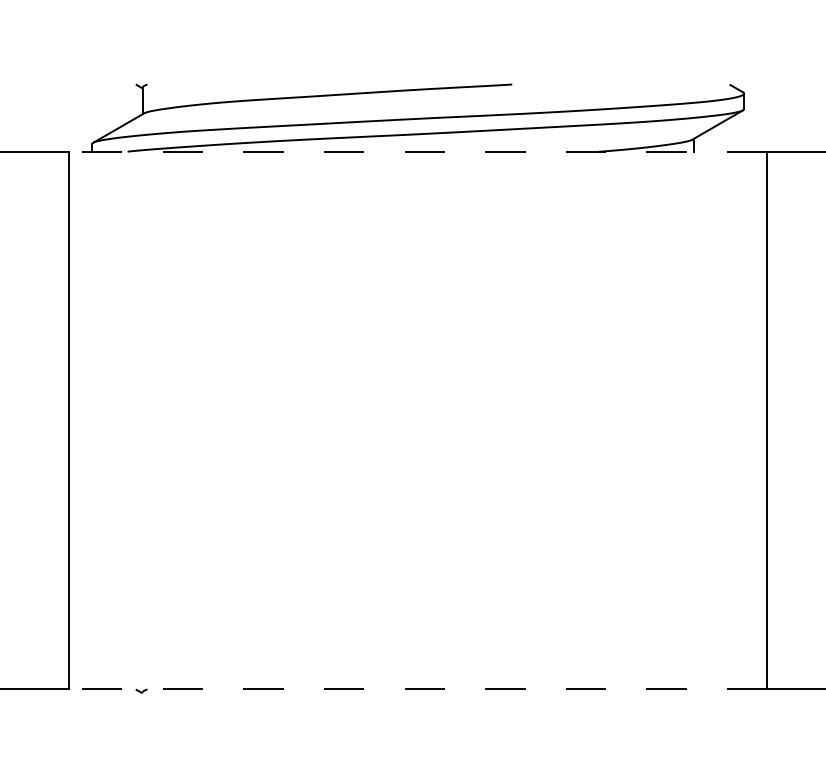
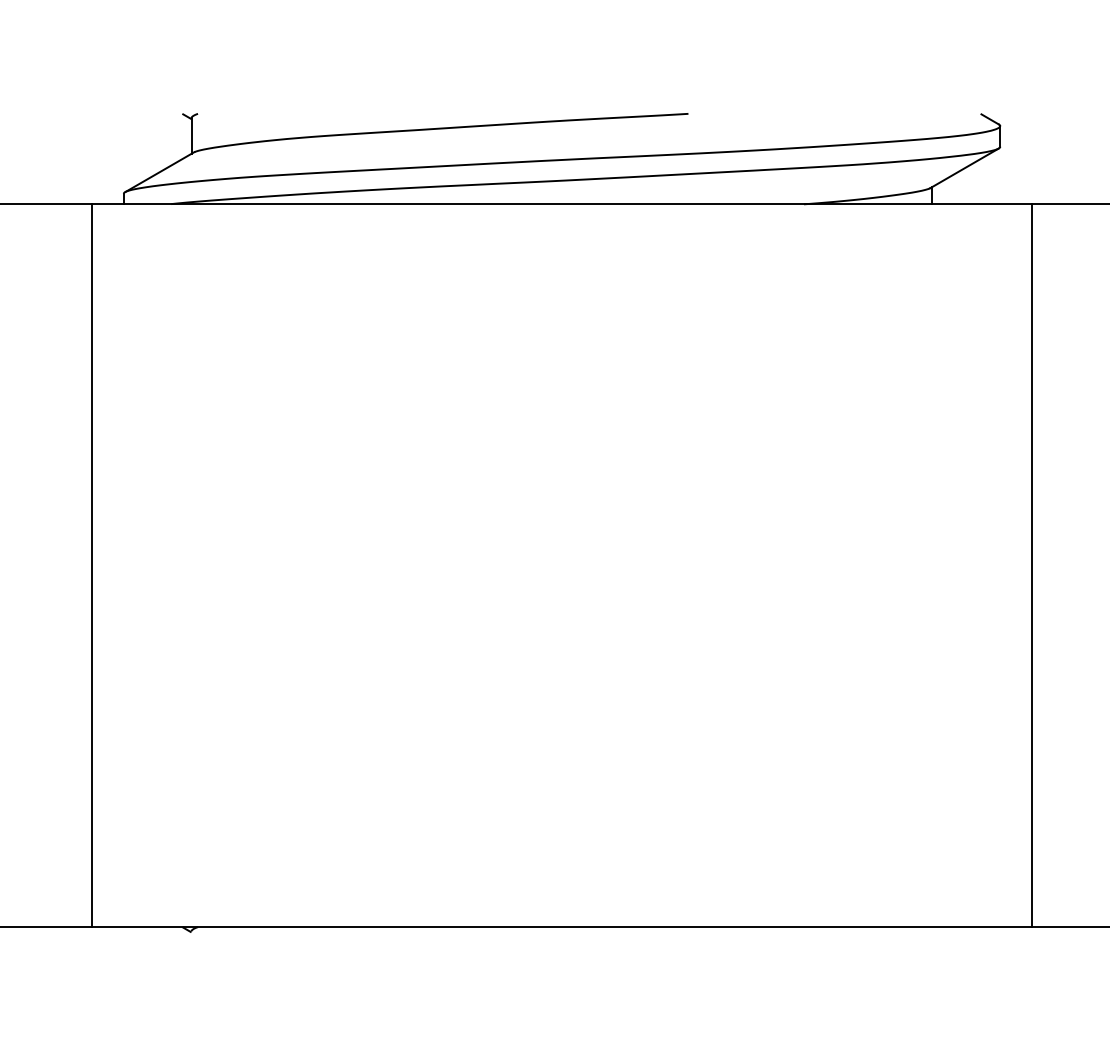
line: (417, 151) -> (561, 204), dashed -> solid
line: (417, 689) -> (561, 927), dashed -> solid

